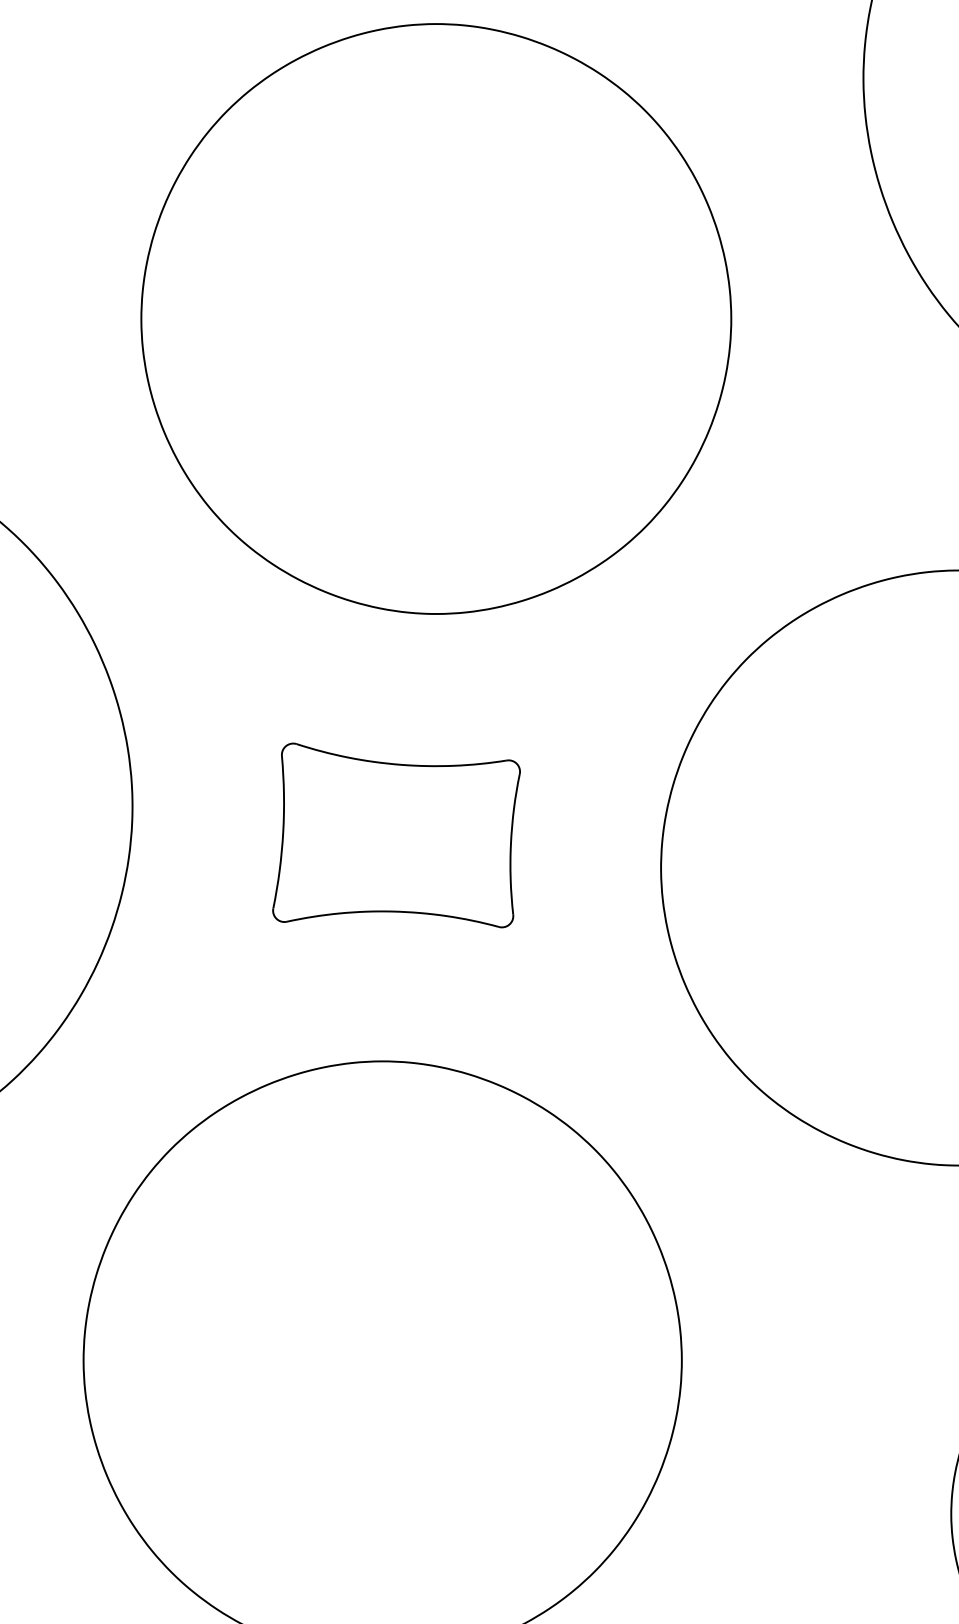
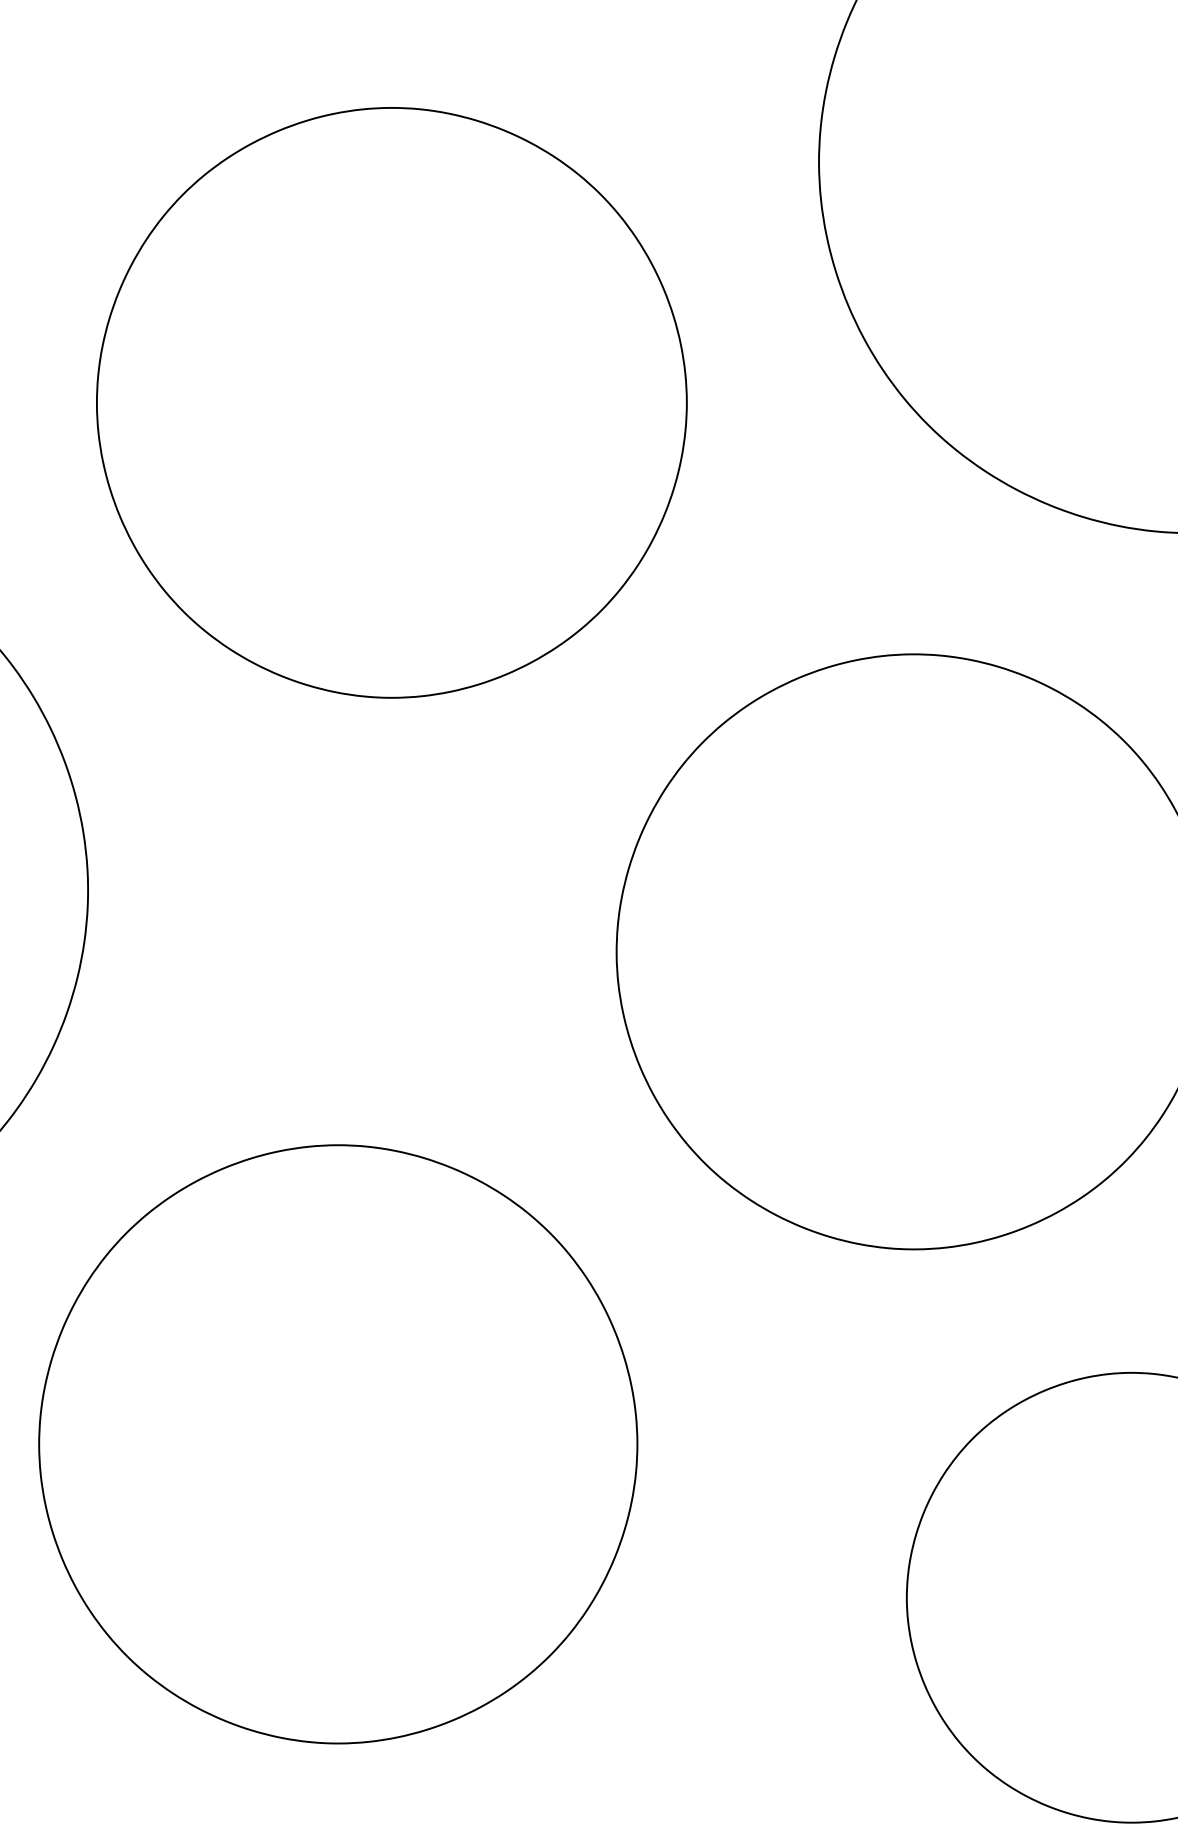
part: (395, 835) -> (351, 919), removed

